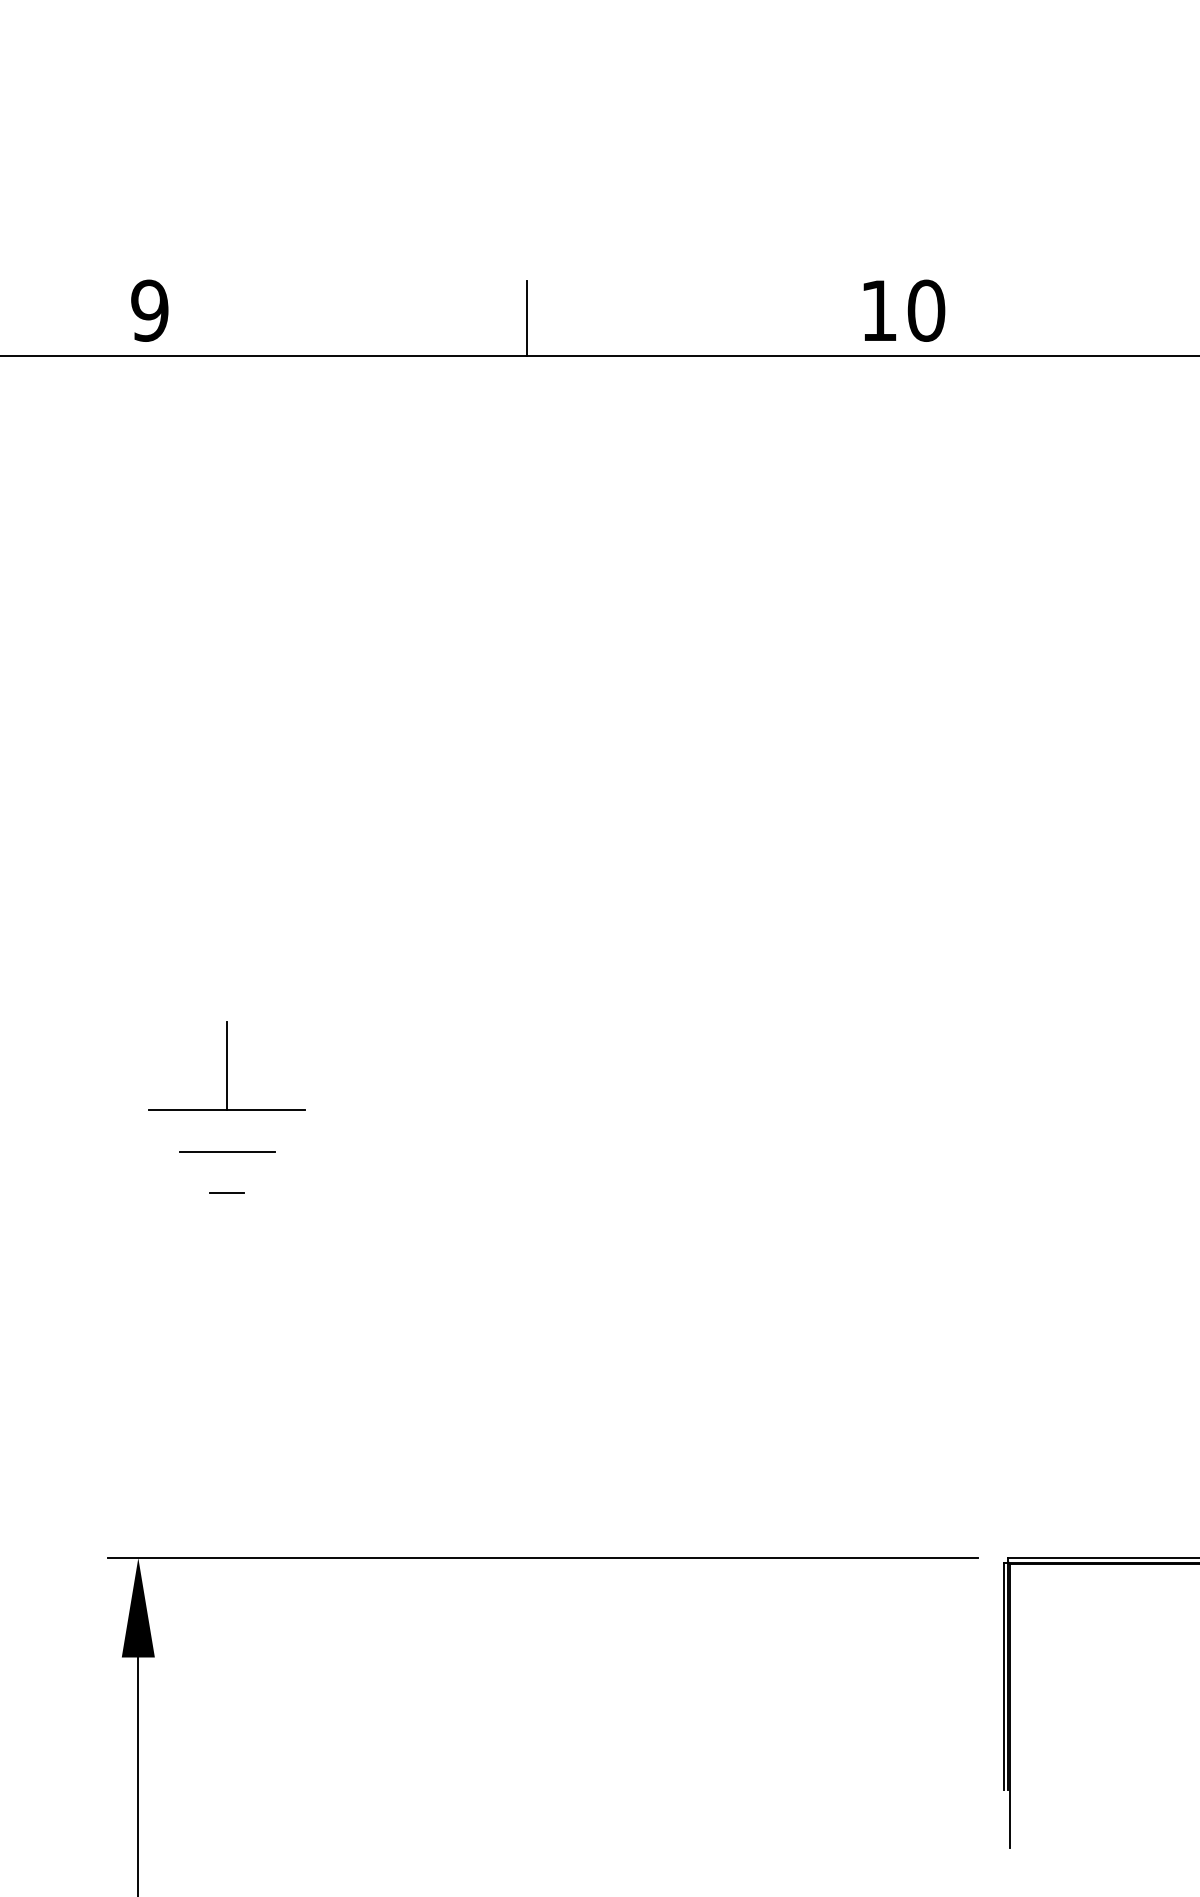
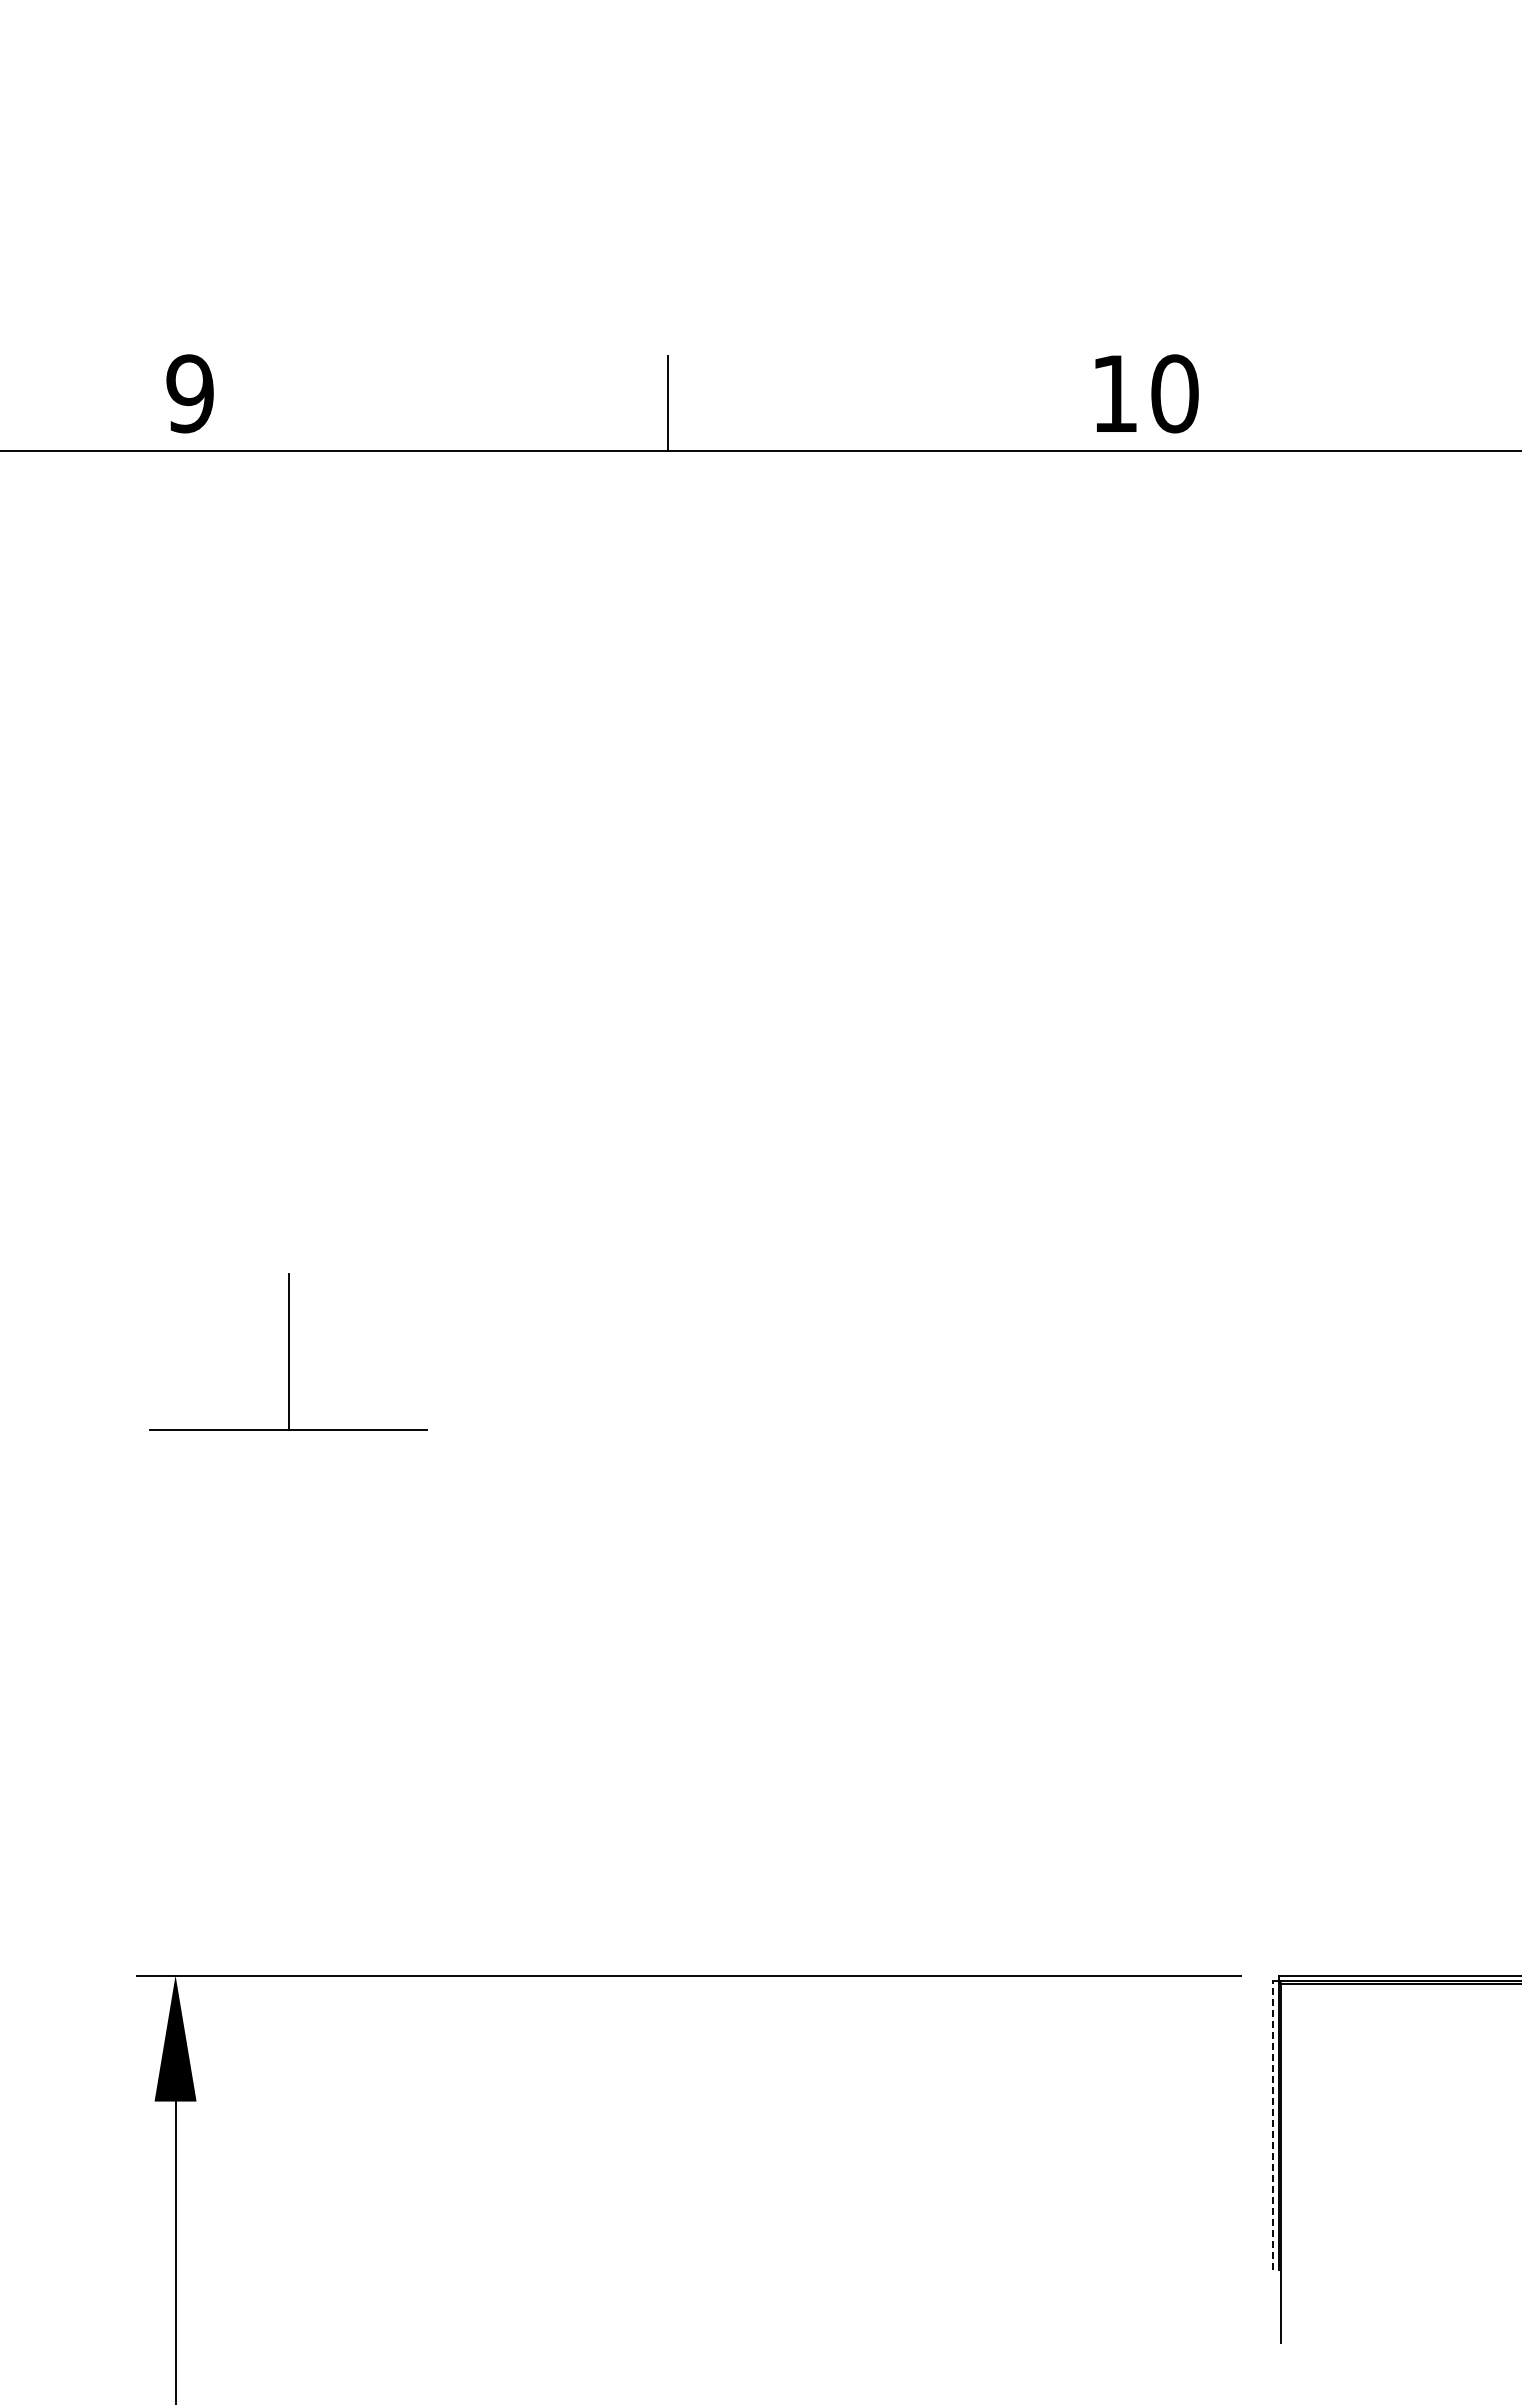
part: (227, 1066) -> (288, 1351), size x1.4
line: (227, 1151) -> (288, 1460), removed
line: (226, 1193) -> (287, 1513), removed
line: (1004, 1675) -> (1273, 2124), solid -> dashed

